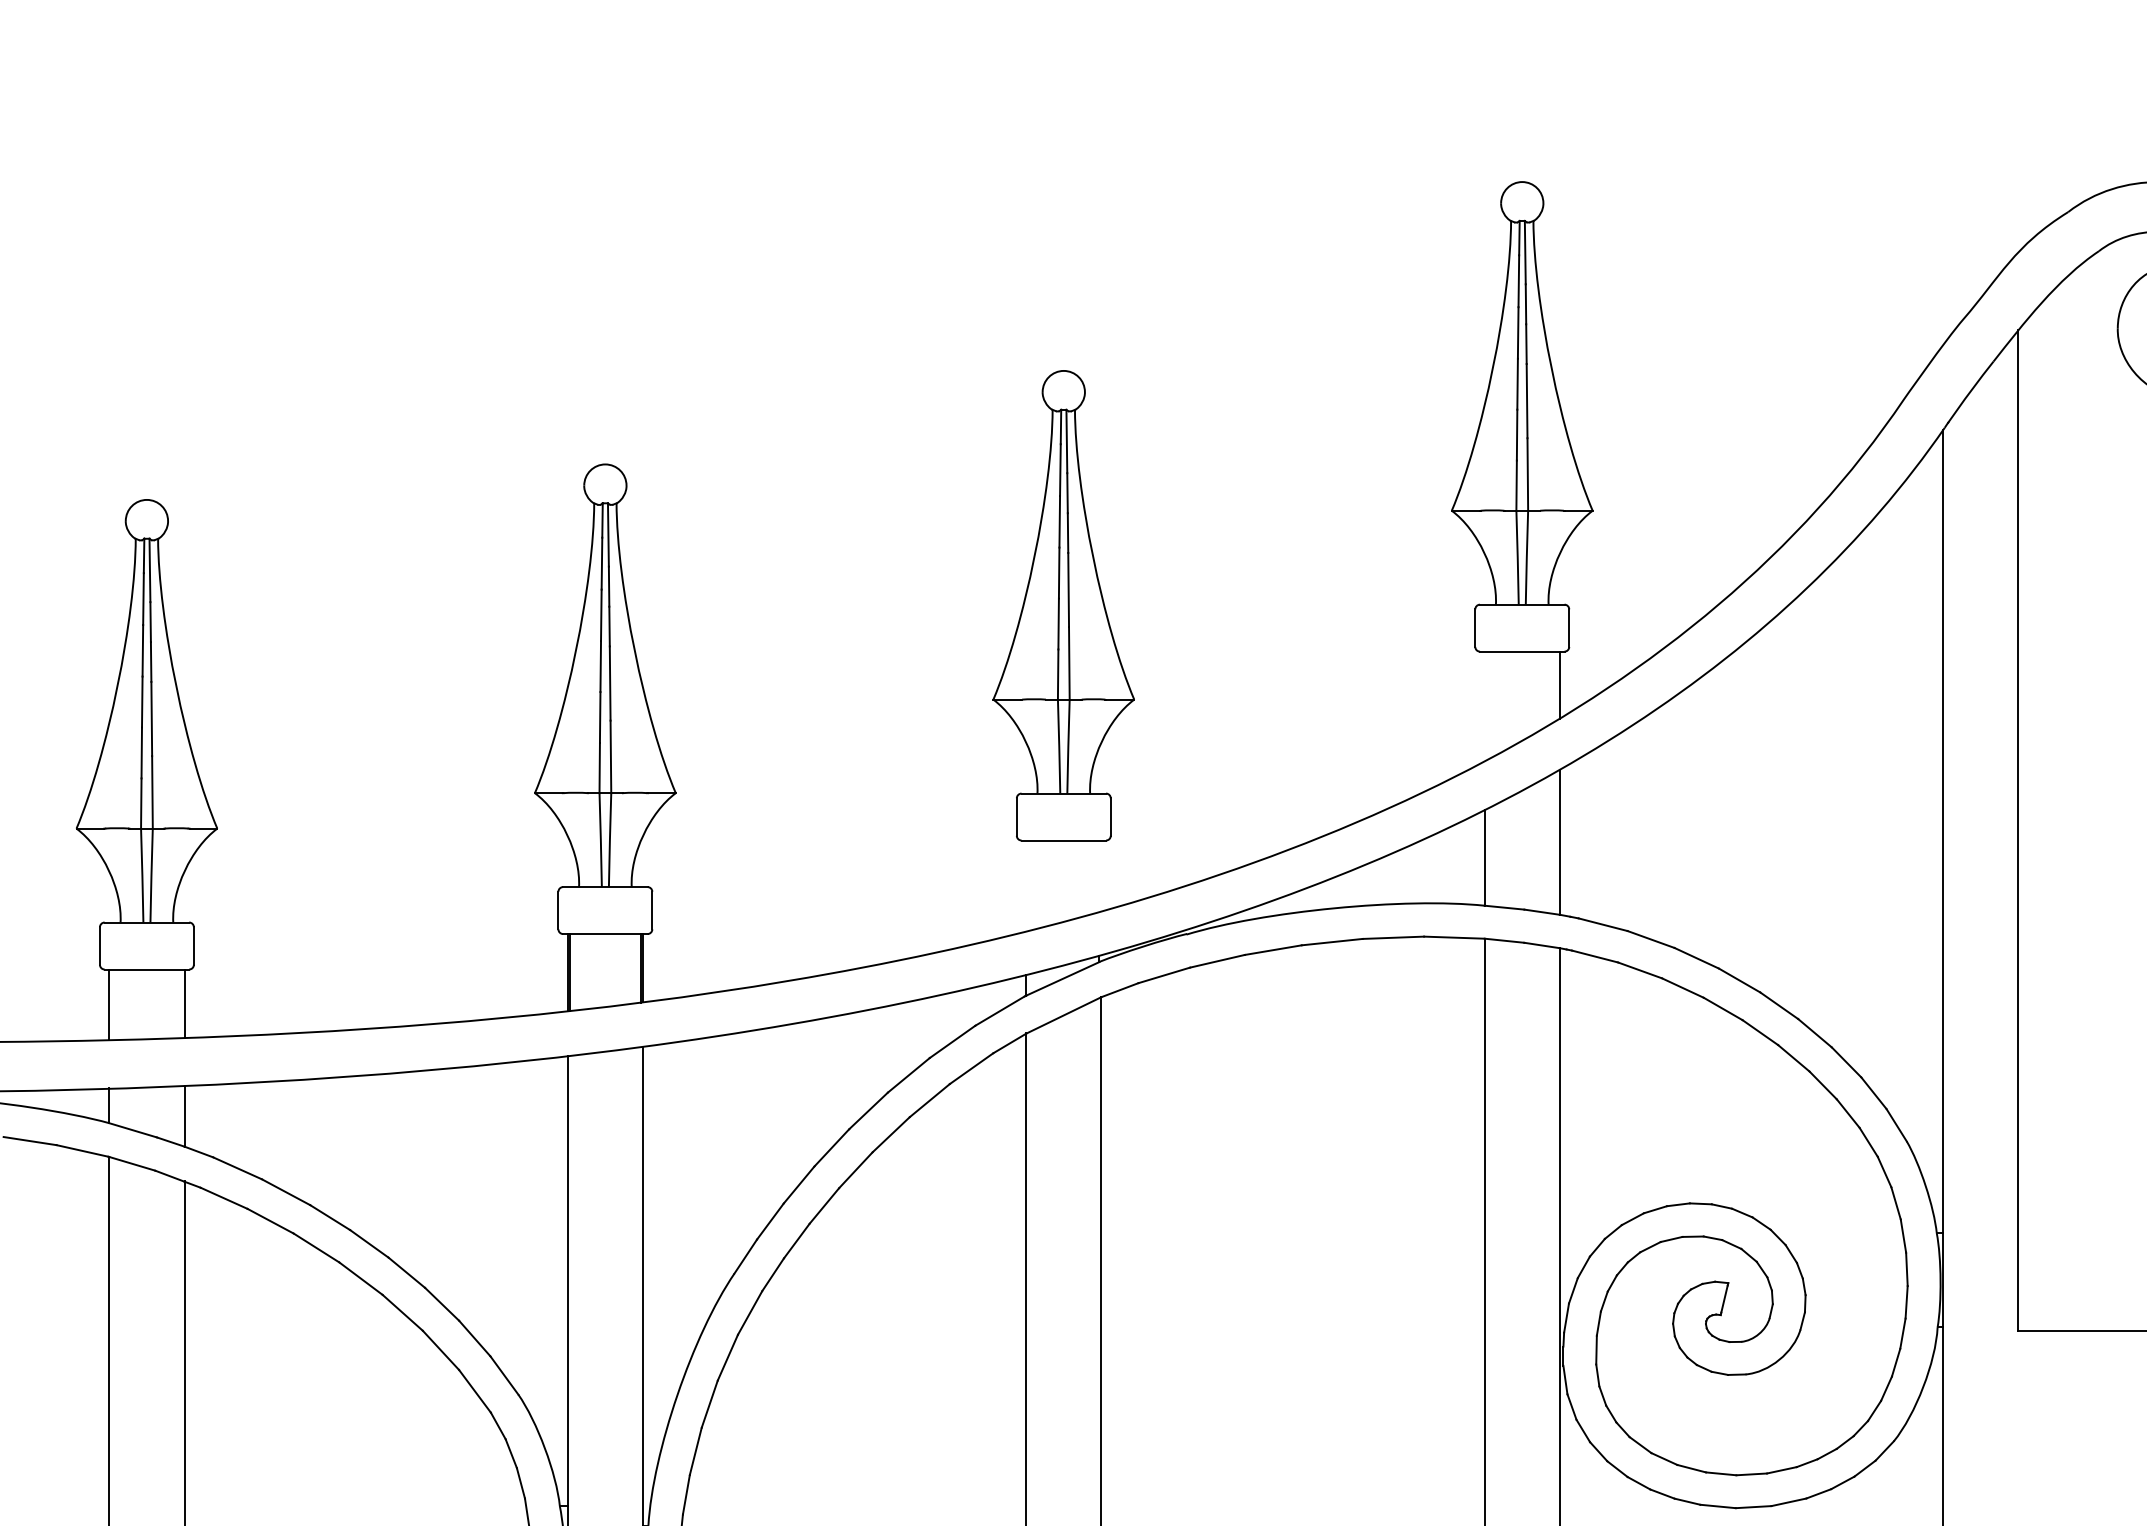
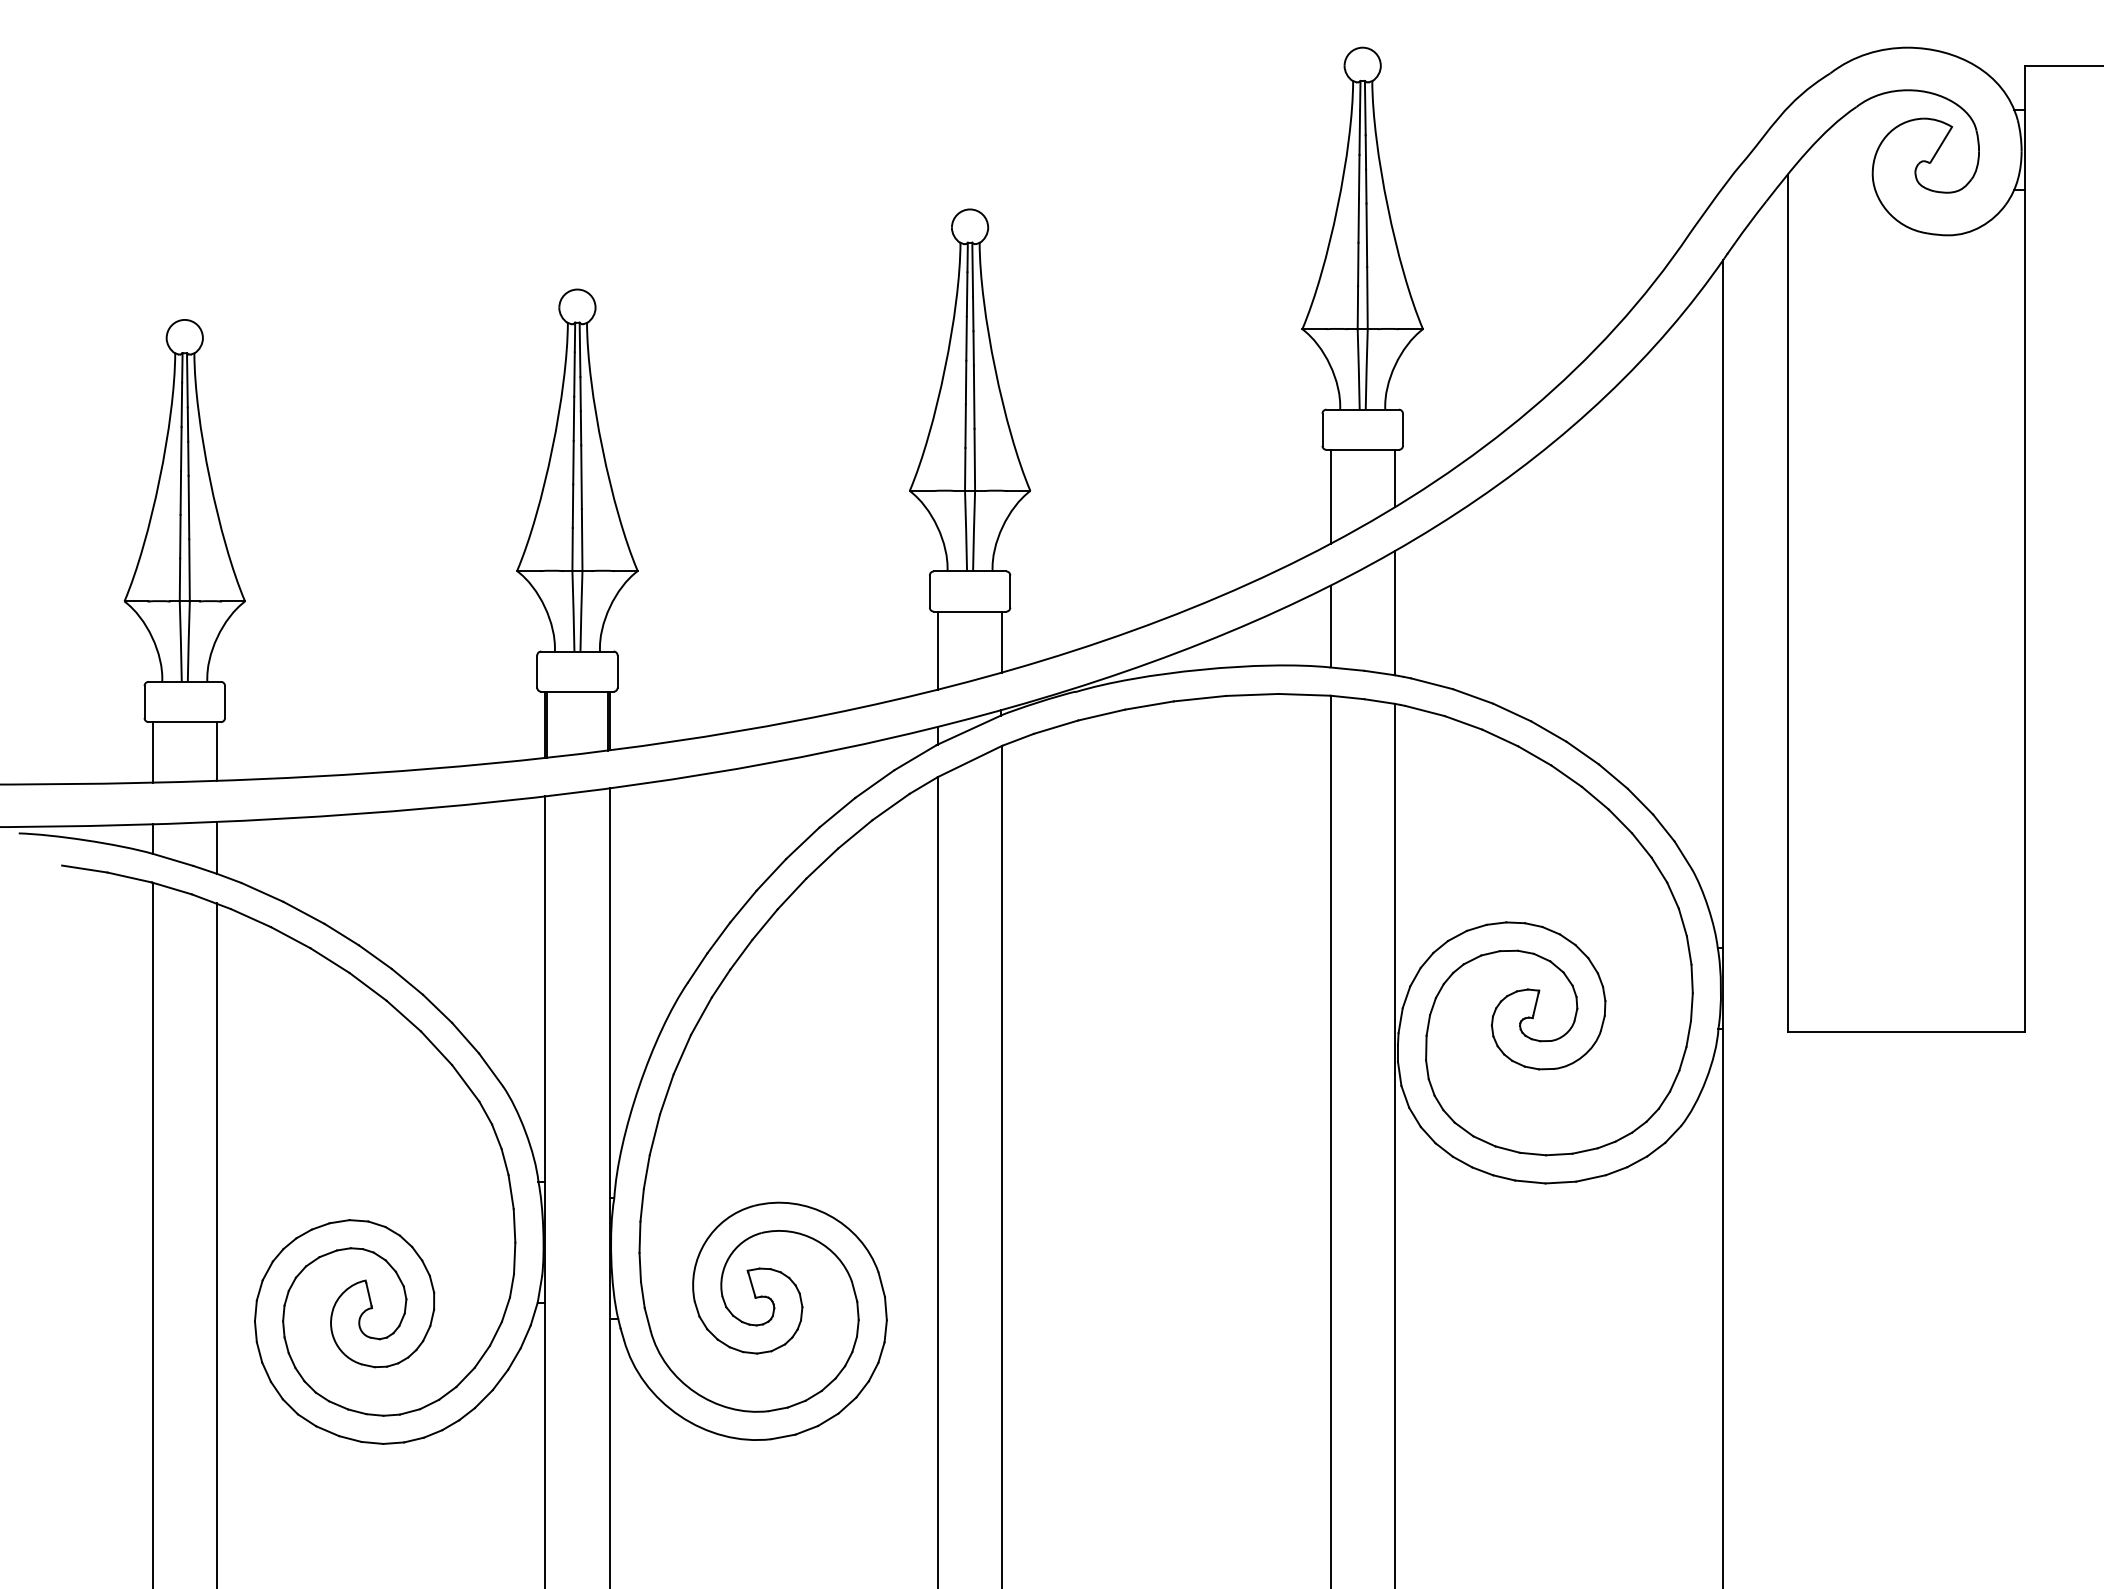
line: (1484, 706) -> (1330, 496), added
line: (1101, 875) -> (1002, 641), added
line: (1025, 885) -> (937, 650), added

